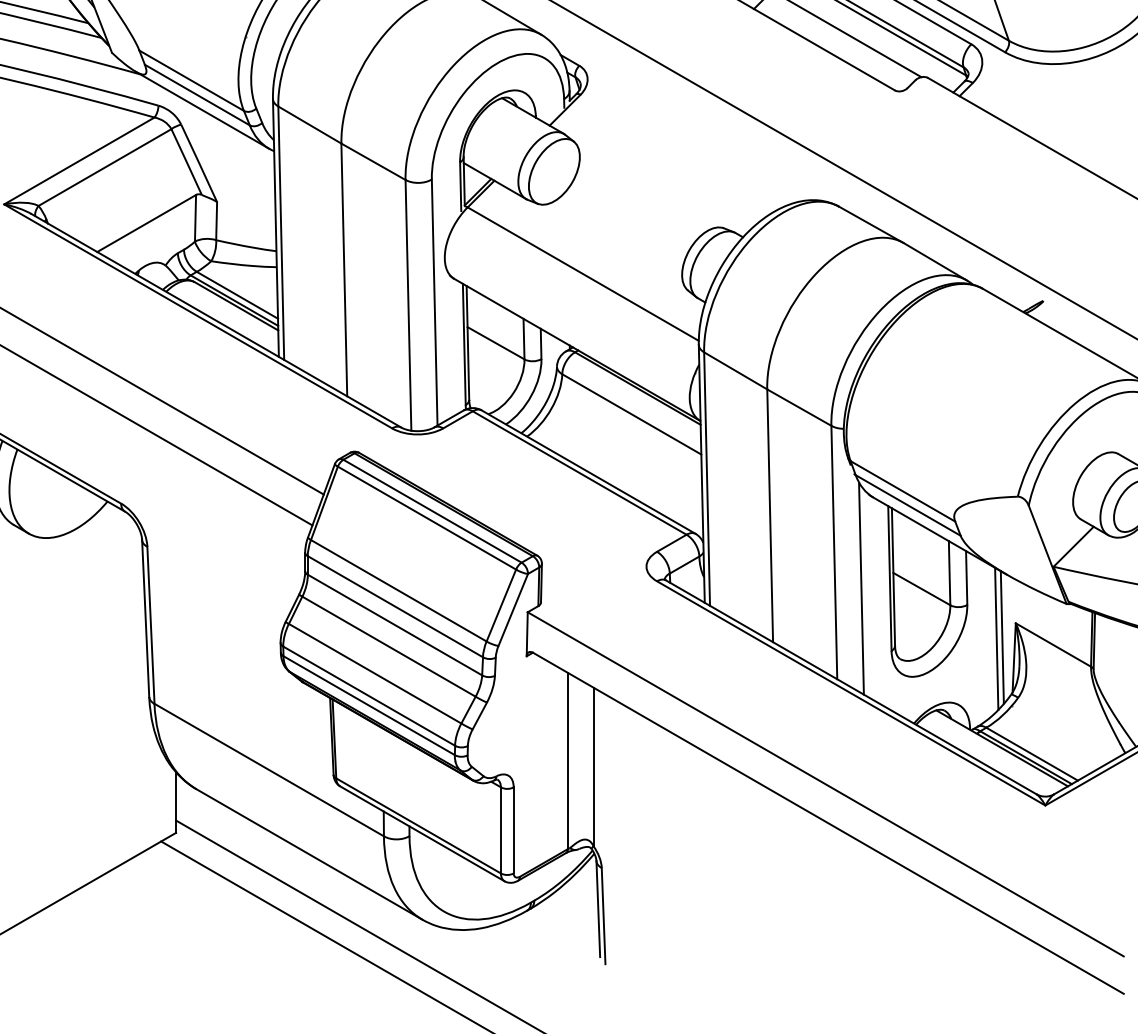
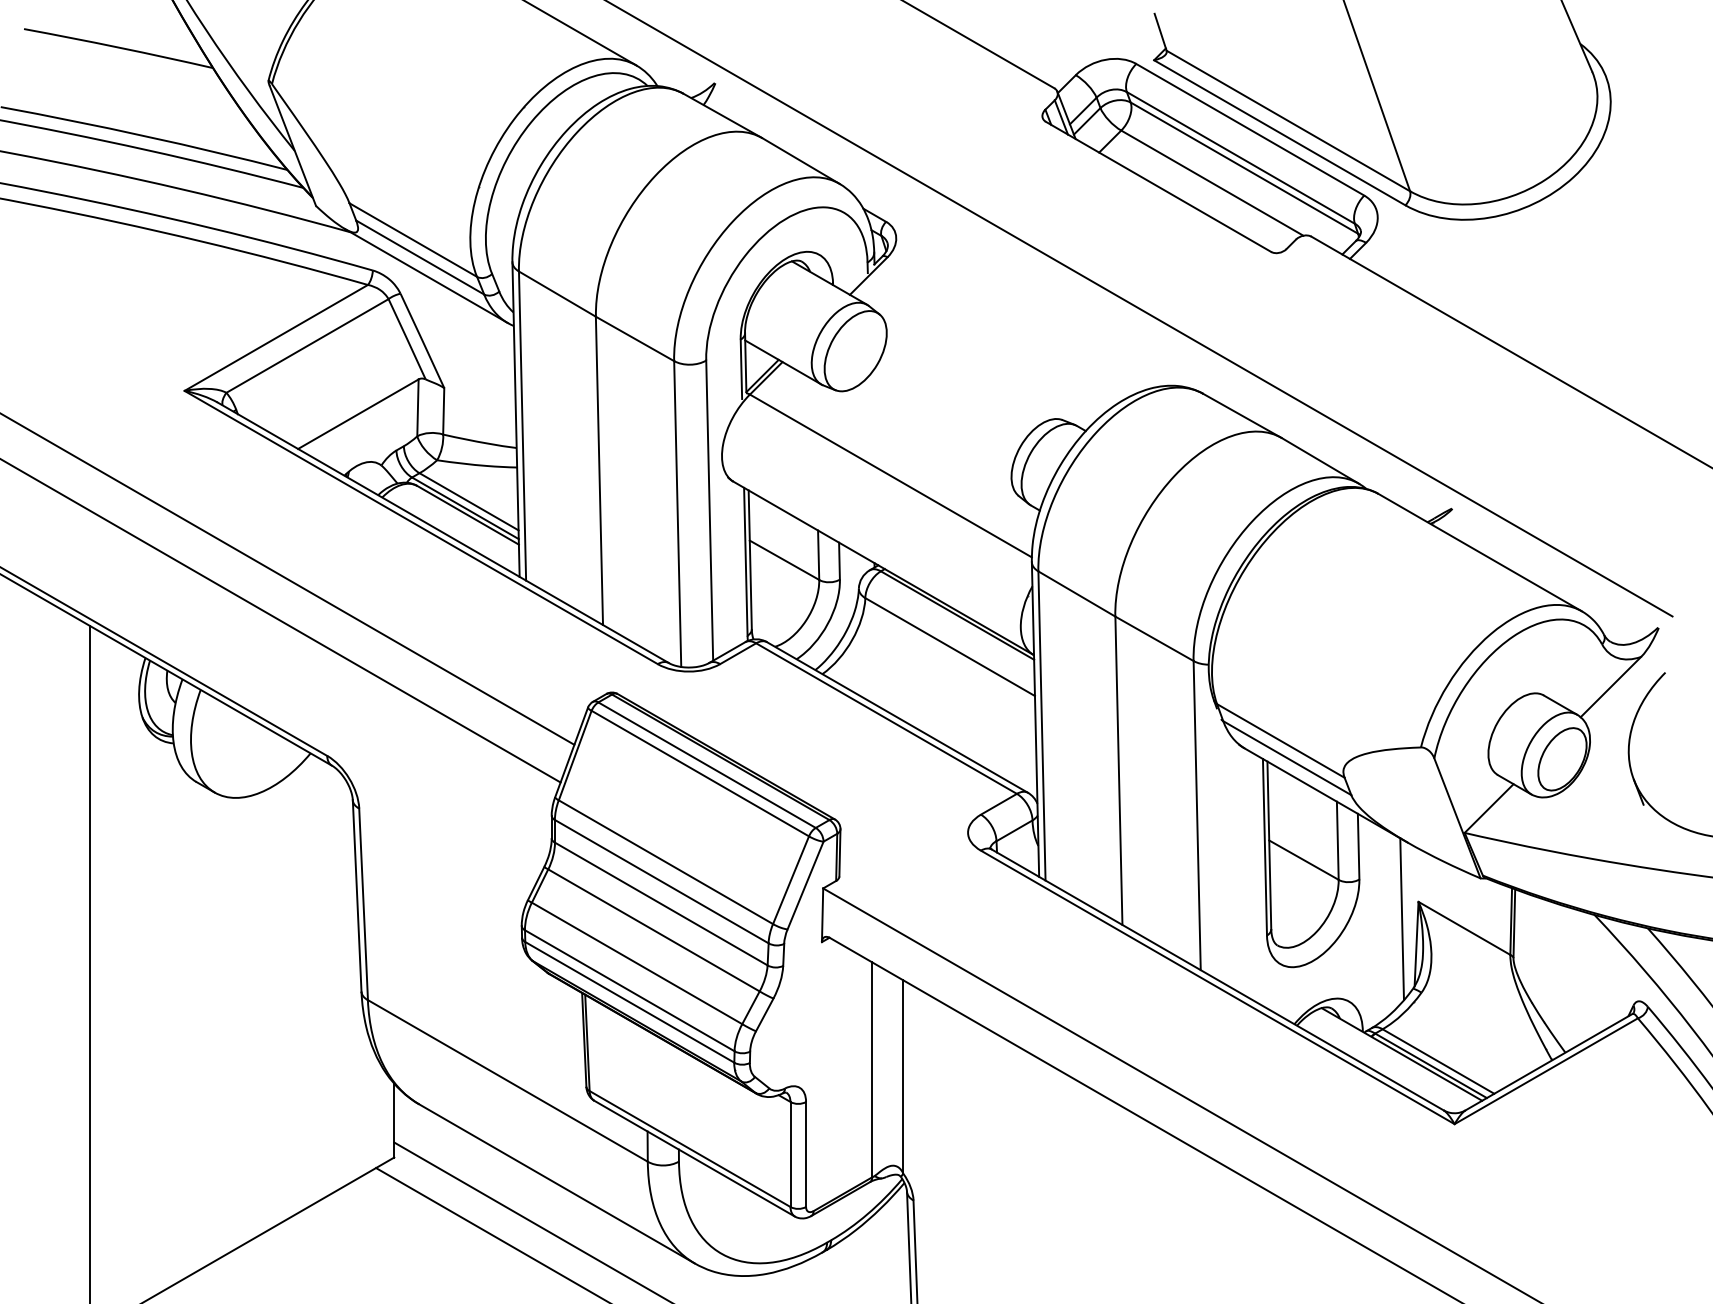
line: (861, 588) -> (1230, 859), removed
line: (996, 638) -> (1395, 920), removed

